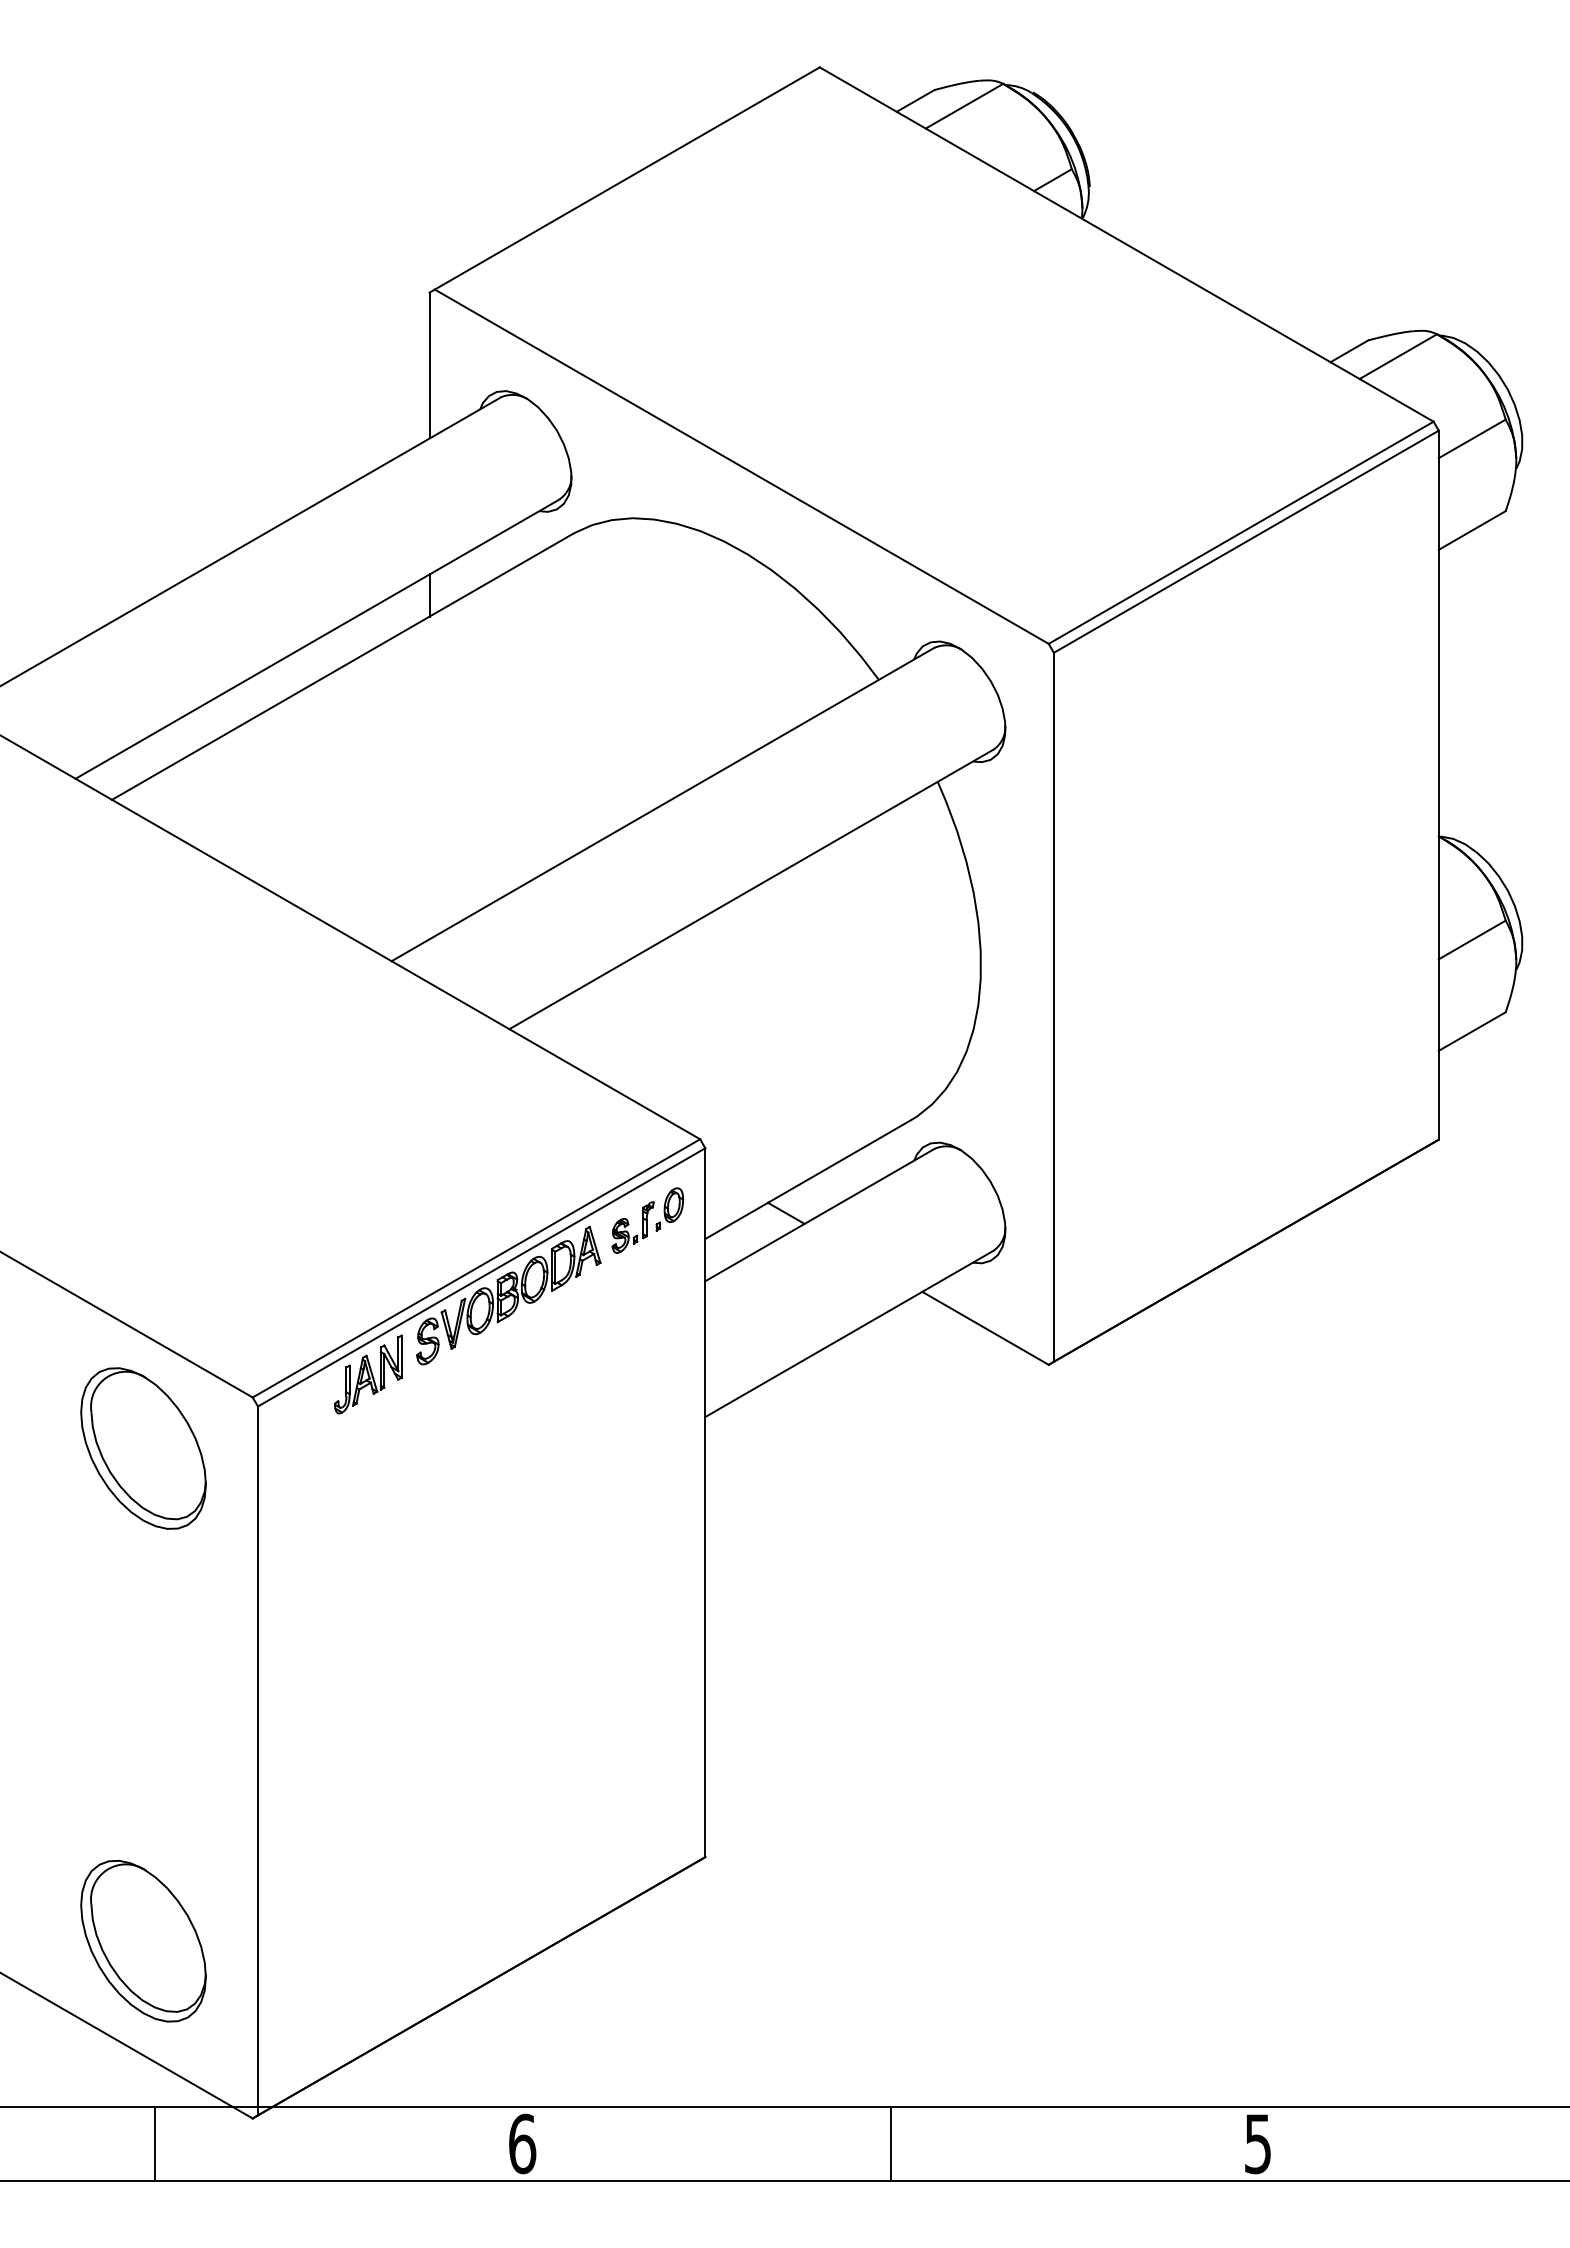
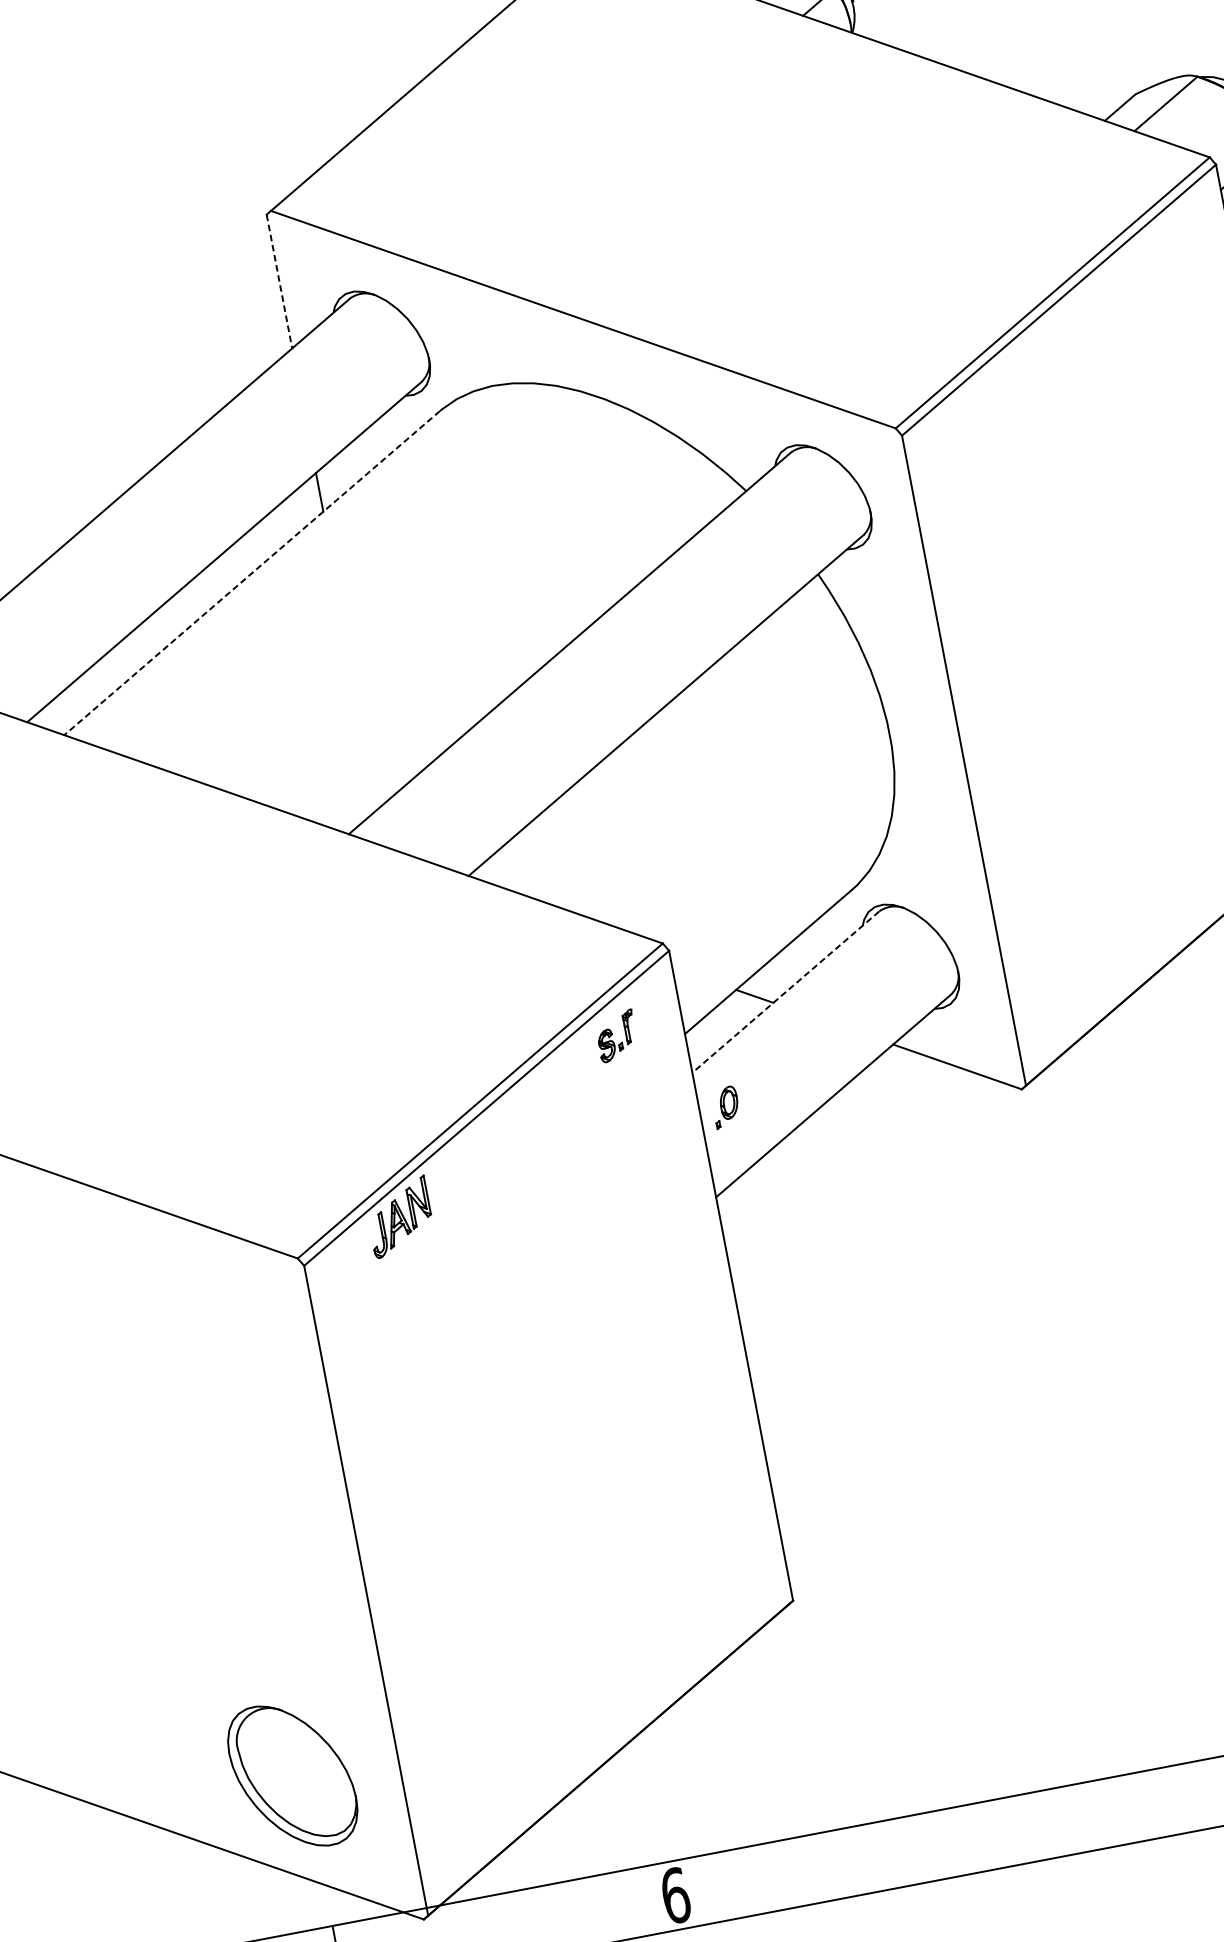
line: (429, 365) -> (279, 281), solid -> dashed
line: (342, 666) -> (252, 572), solid -> dashed
part: (669, 1209) -> (725, 1107), moved
line: (819, 1215) -> (785, 992), solid -> dashed
part: (508, 1295) -> (514, 1120), removed
part: (143, 1448) -> (206, 1324), removed
line: (890, 2143) -> (1012, 1830), removed

